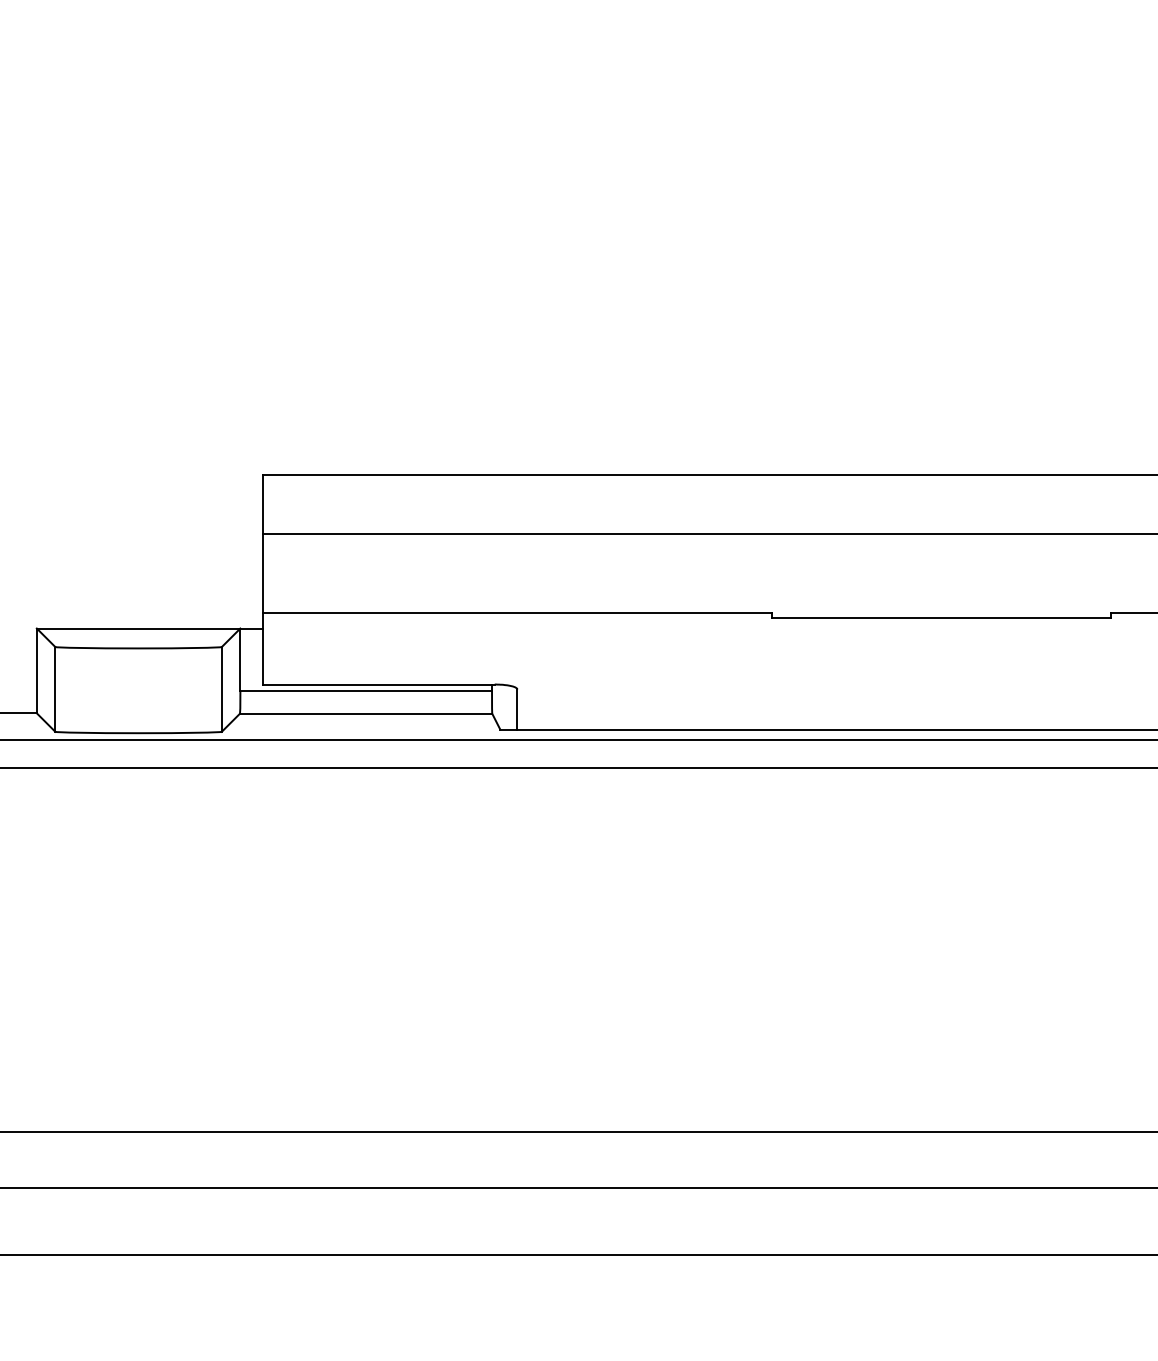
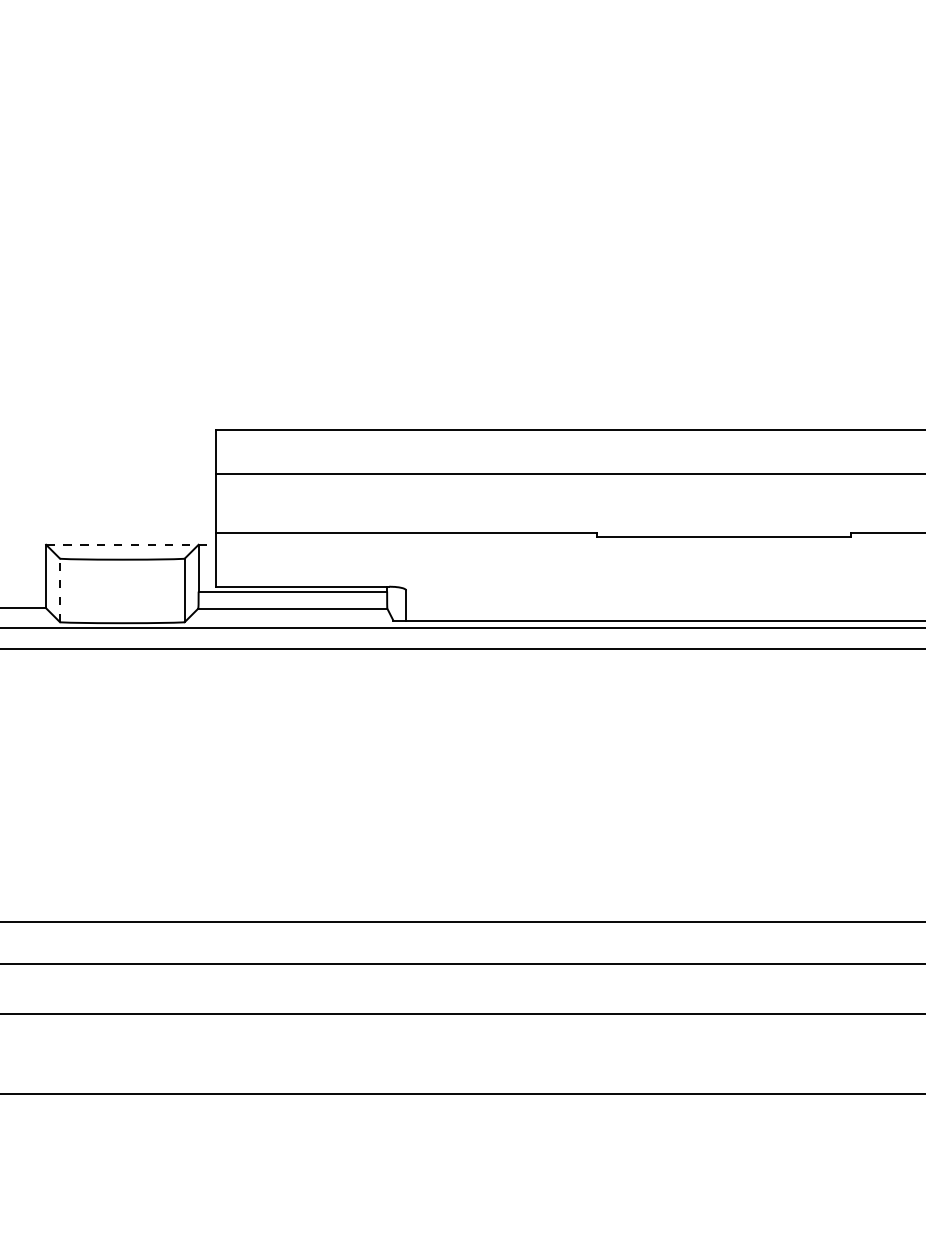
line: (149, 628) -> (130, 544), solid -> dashed
line: (56, 689) -> (60, 590), solid -> dashed

